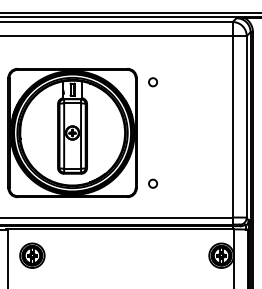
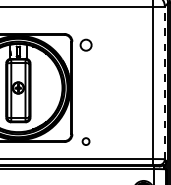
circle: (152, 82) -> (85, 45), size x1.6
line: (246, 126) -> (164, 82), solid -> dashed
circle: (152, 183) -> (85, 141), moved

